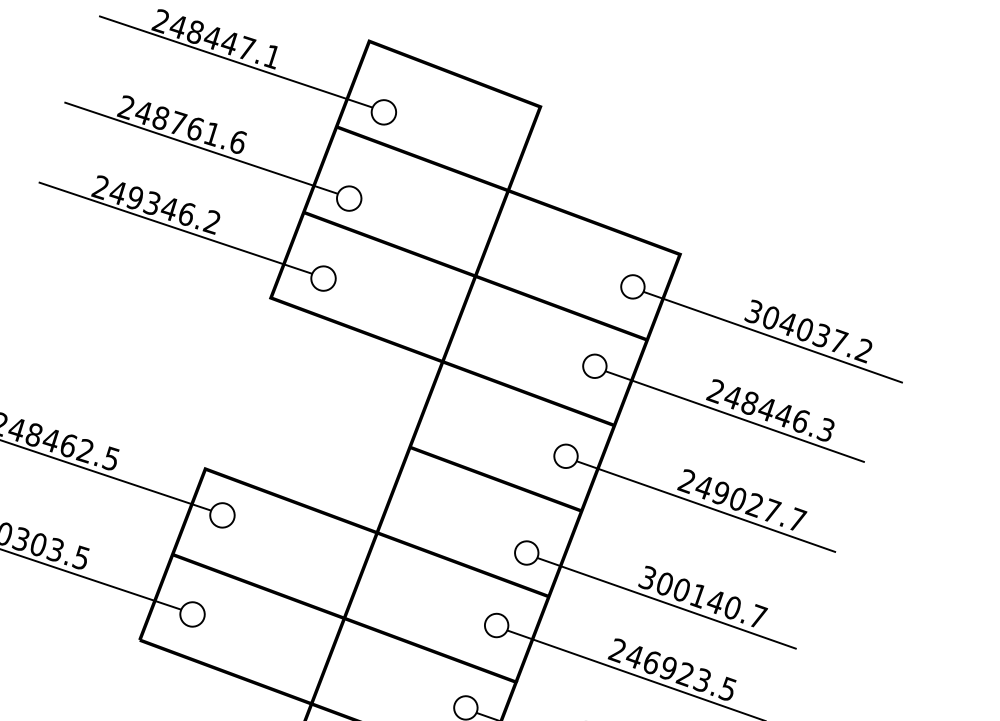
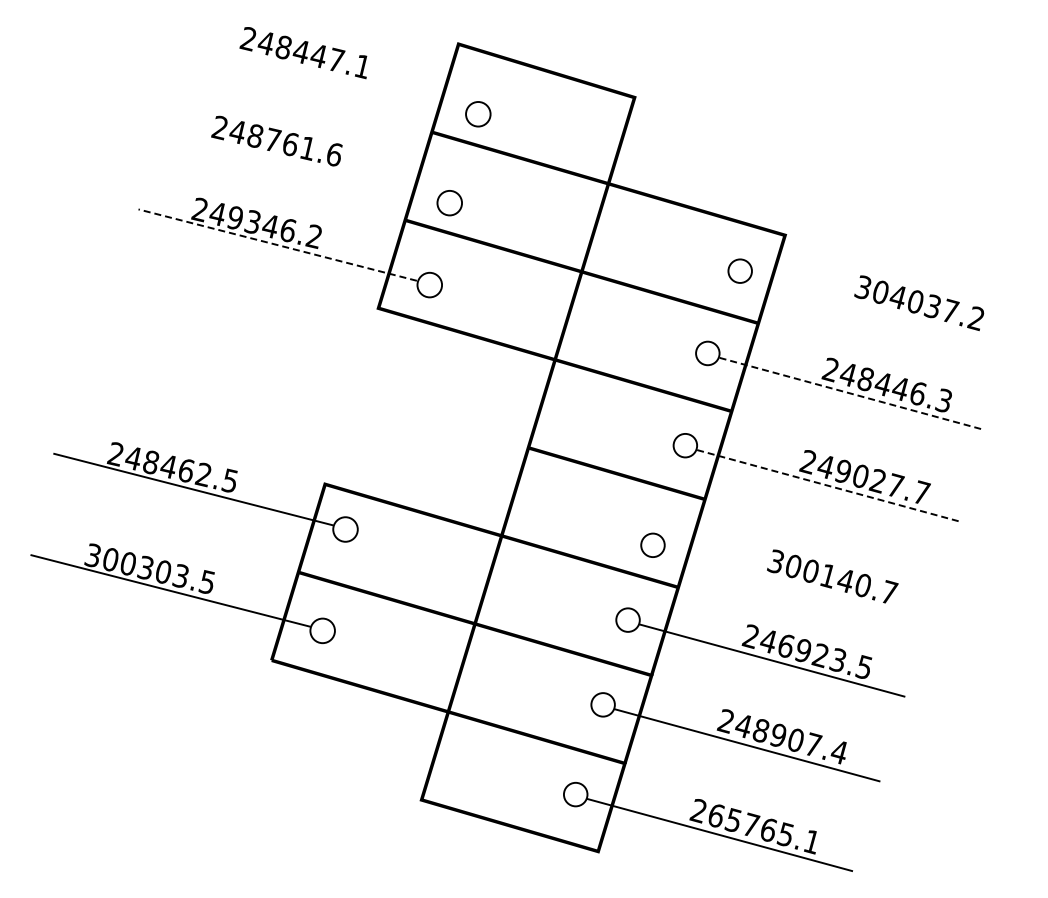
line: (236, 61) -> (326, 73), removed
line: (200, 147) -> (297, 162), removed
line: (175, 228) -> (277, 245), solid -> dashed
line: (772, 337) -> (883, 311), removed
line: (735, 417) -> (852, 394), solid -> dashed
line: (706, 507) -> (829, 486), solid -> dashed
line: (666, 603) -> (796, 585), removed

